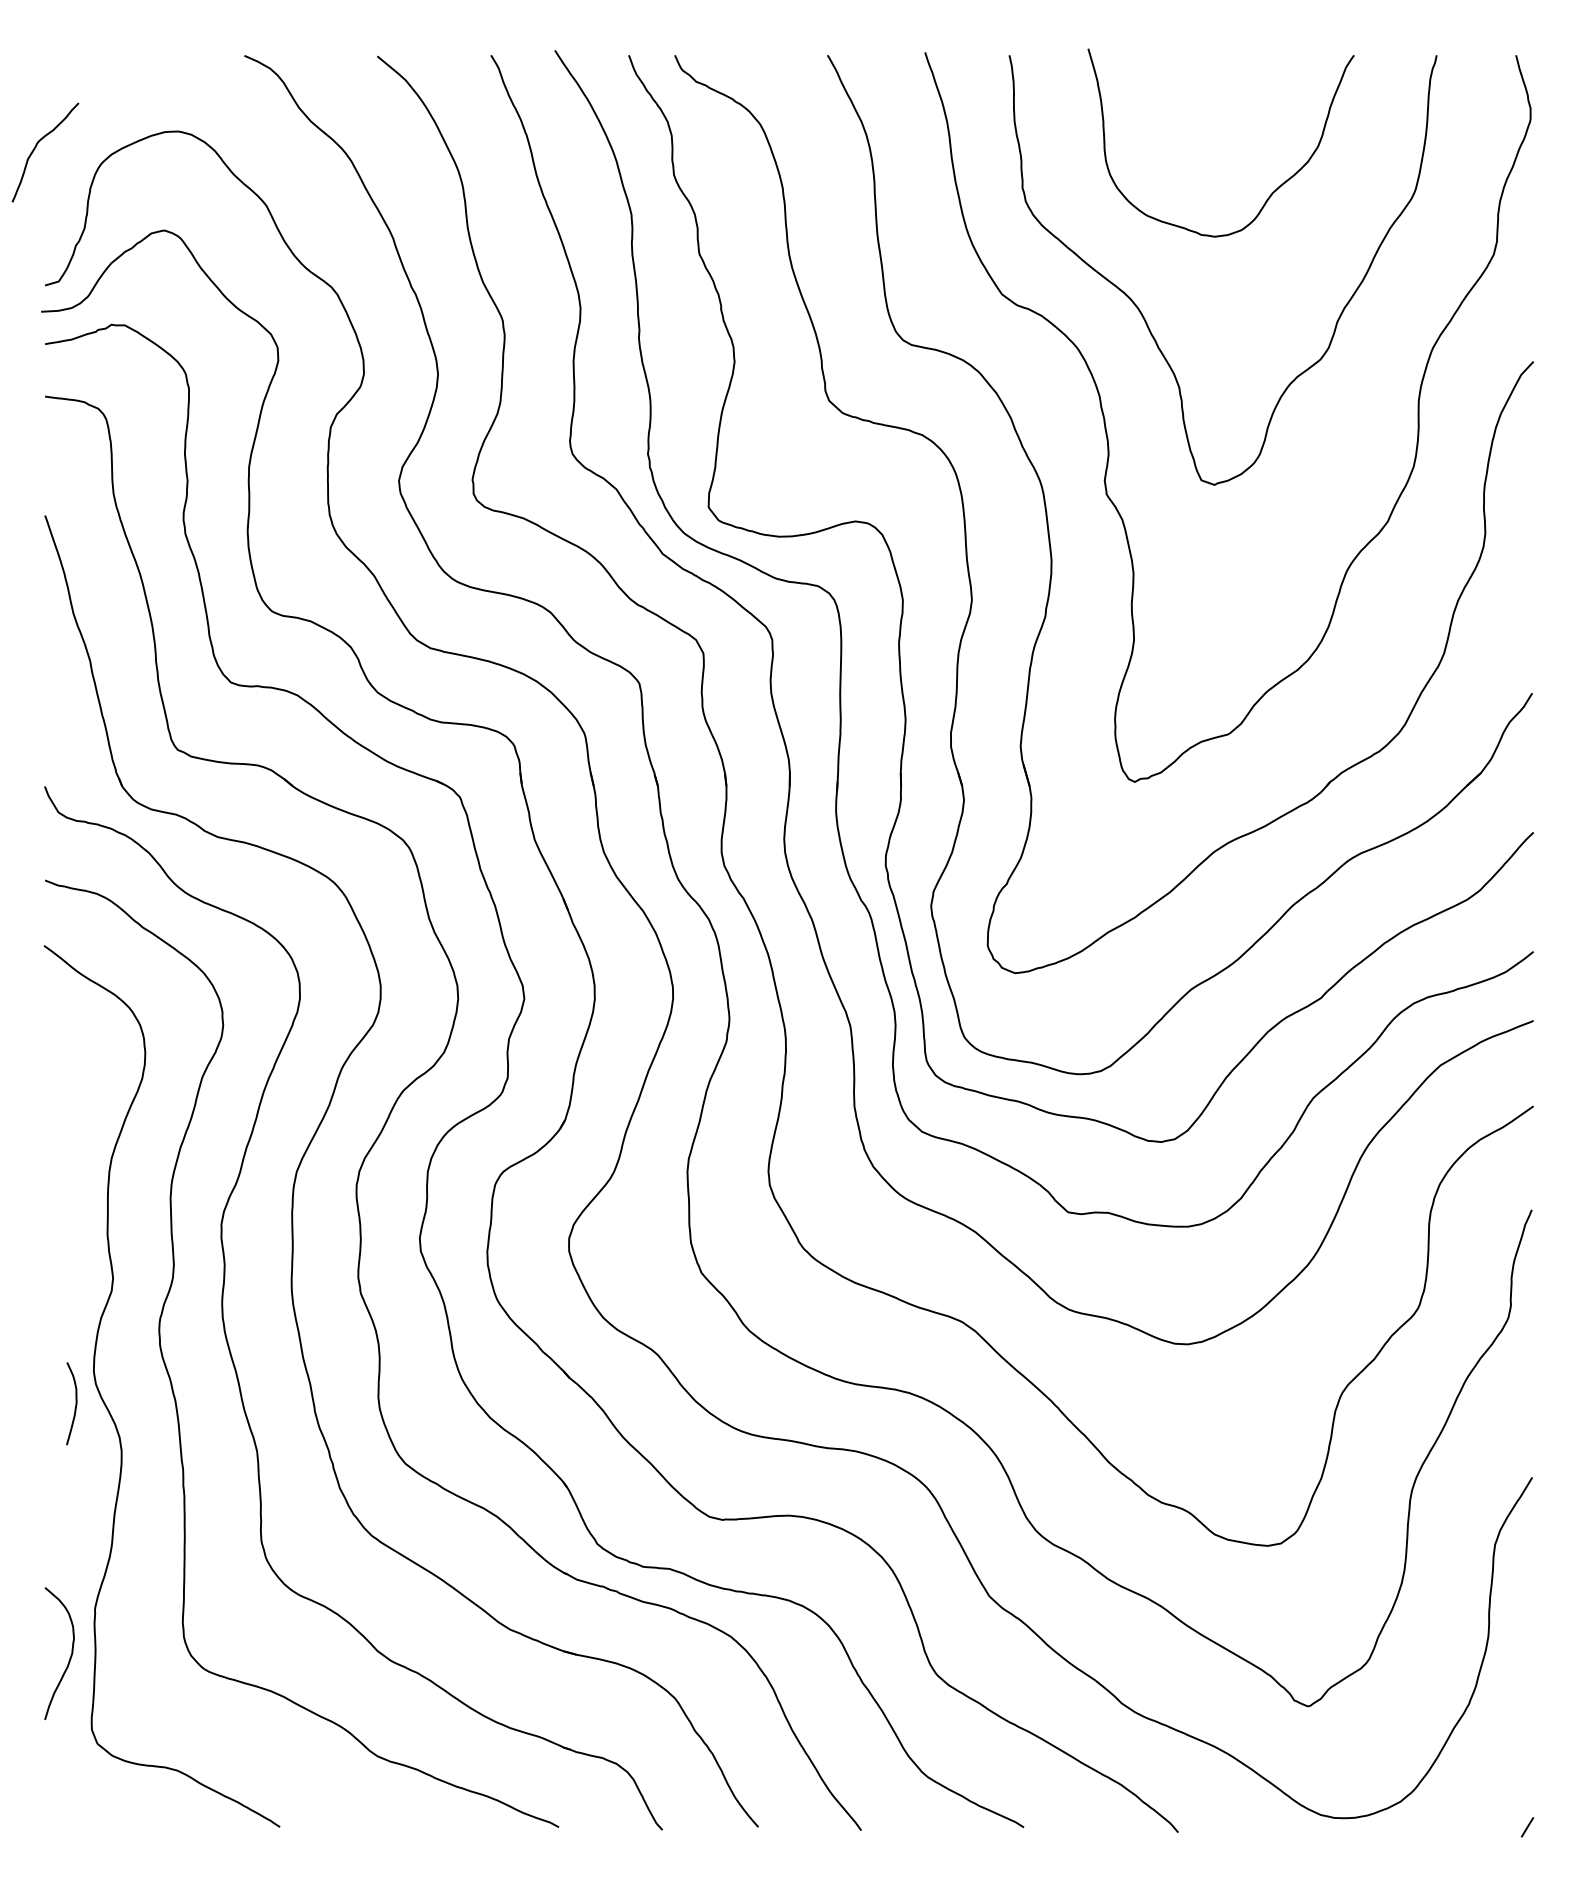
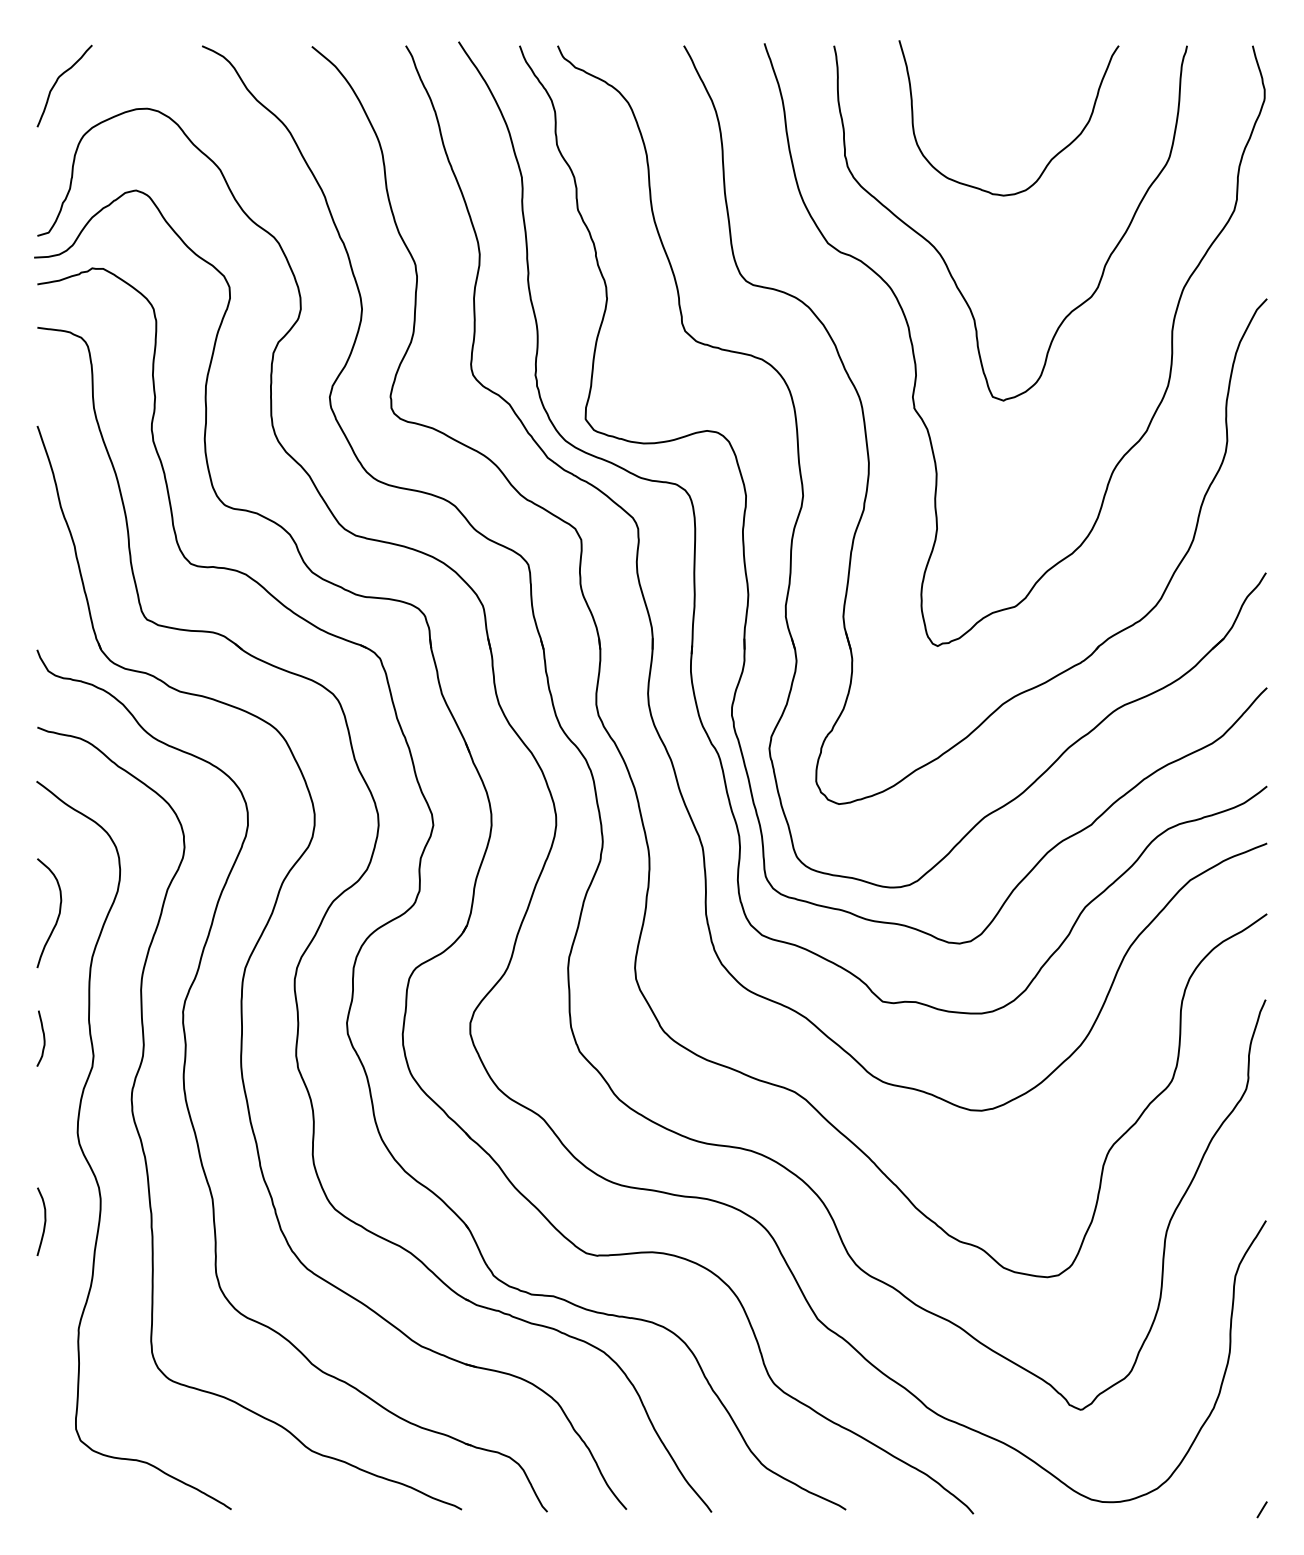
curve: (36, 146) -> (57, 81), moved
curve: (52, 1256) -> (43, 1038), added
curve: (75, 1403) -> (44, 1221), moved
curve: (69, 1657) -> (57, 916), moved

